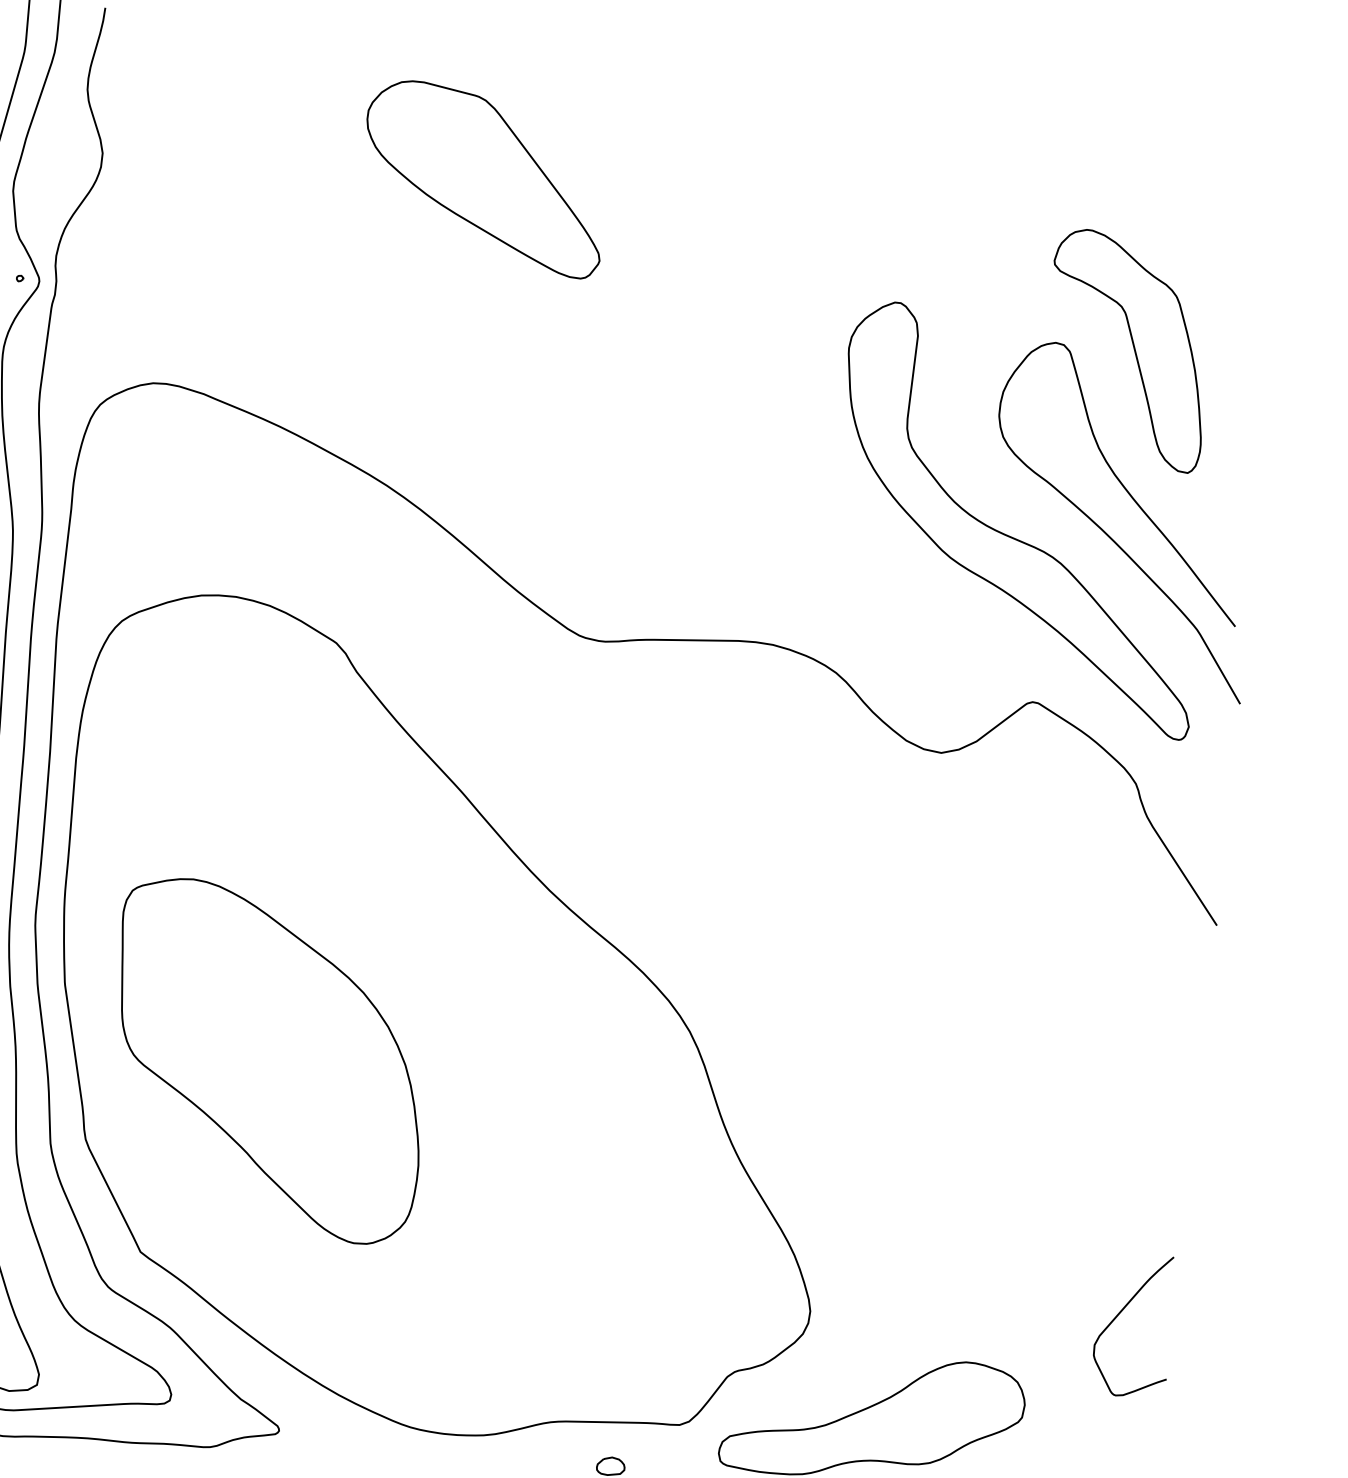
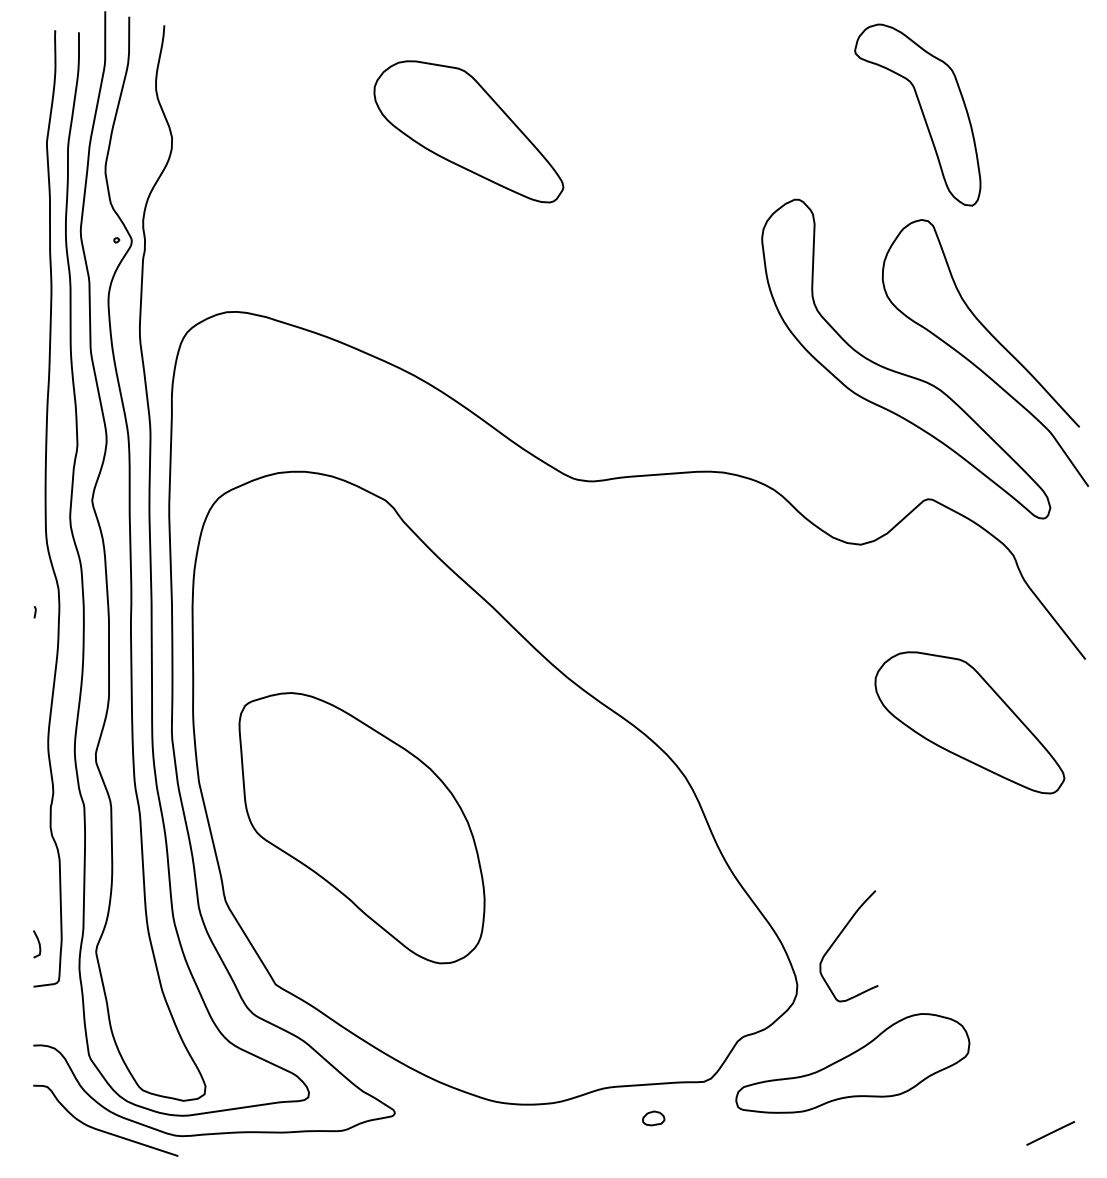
part: (1127, 349) -> (917, 114), moved
part: (1060, 993) -> (969, 722), added
curve: (1119, 1315) -> (837, 939), moved

